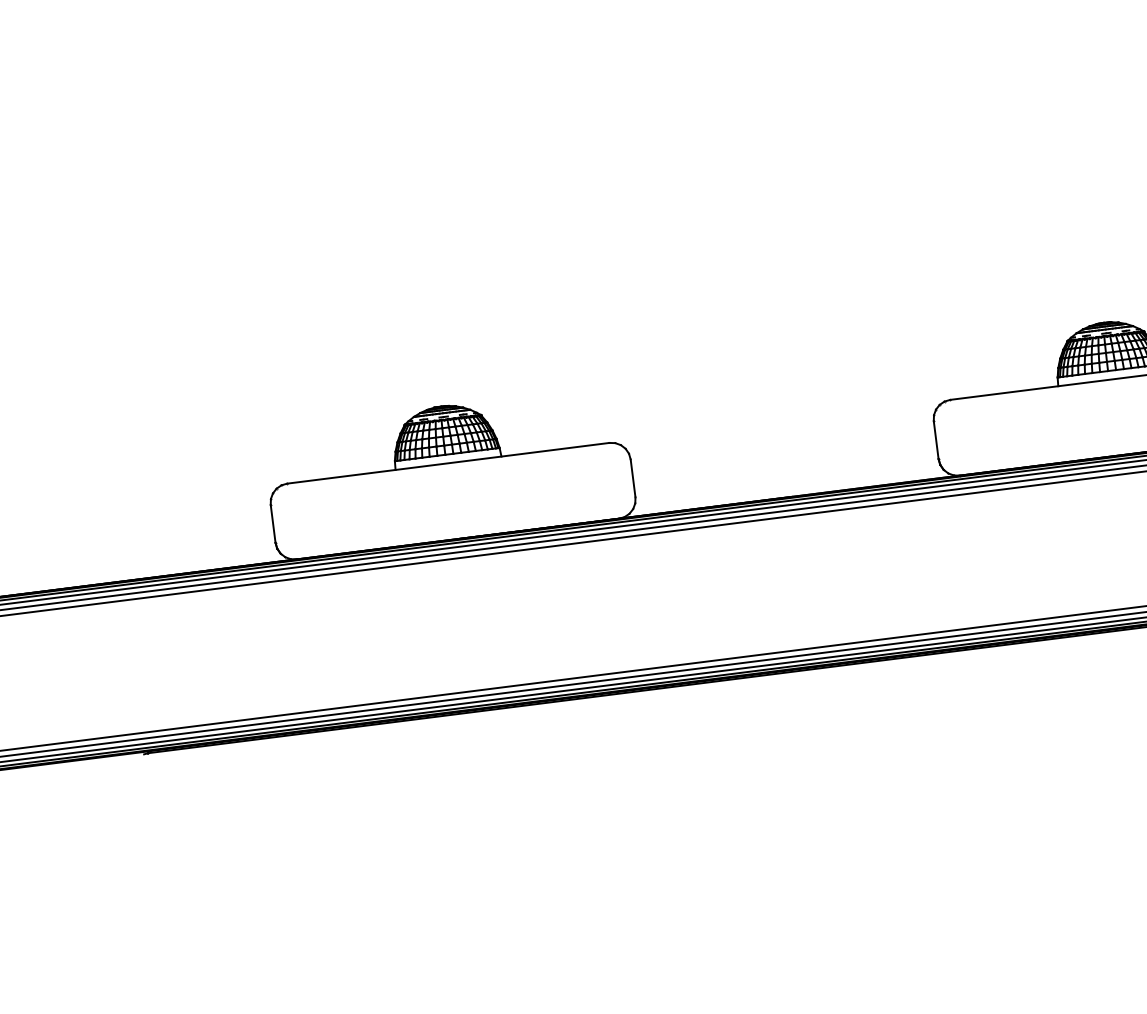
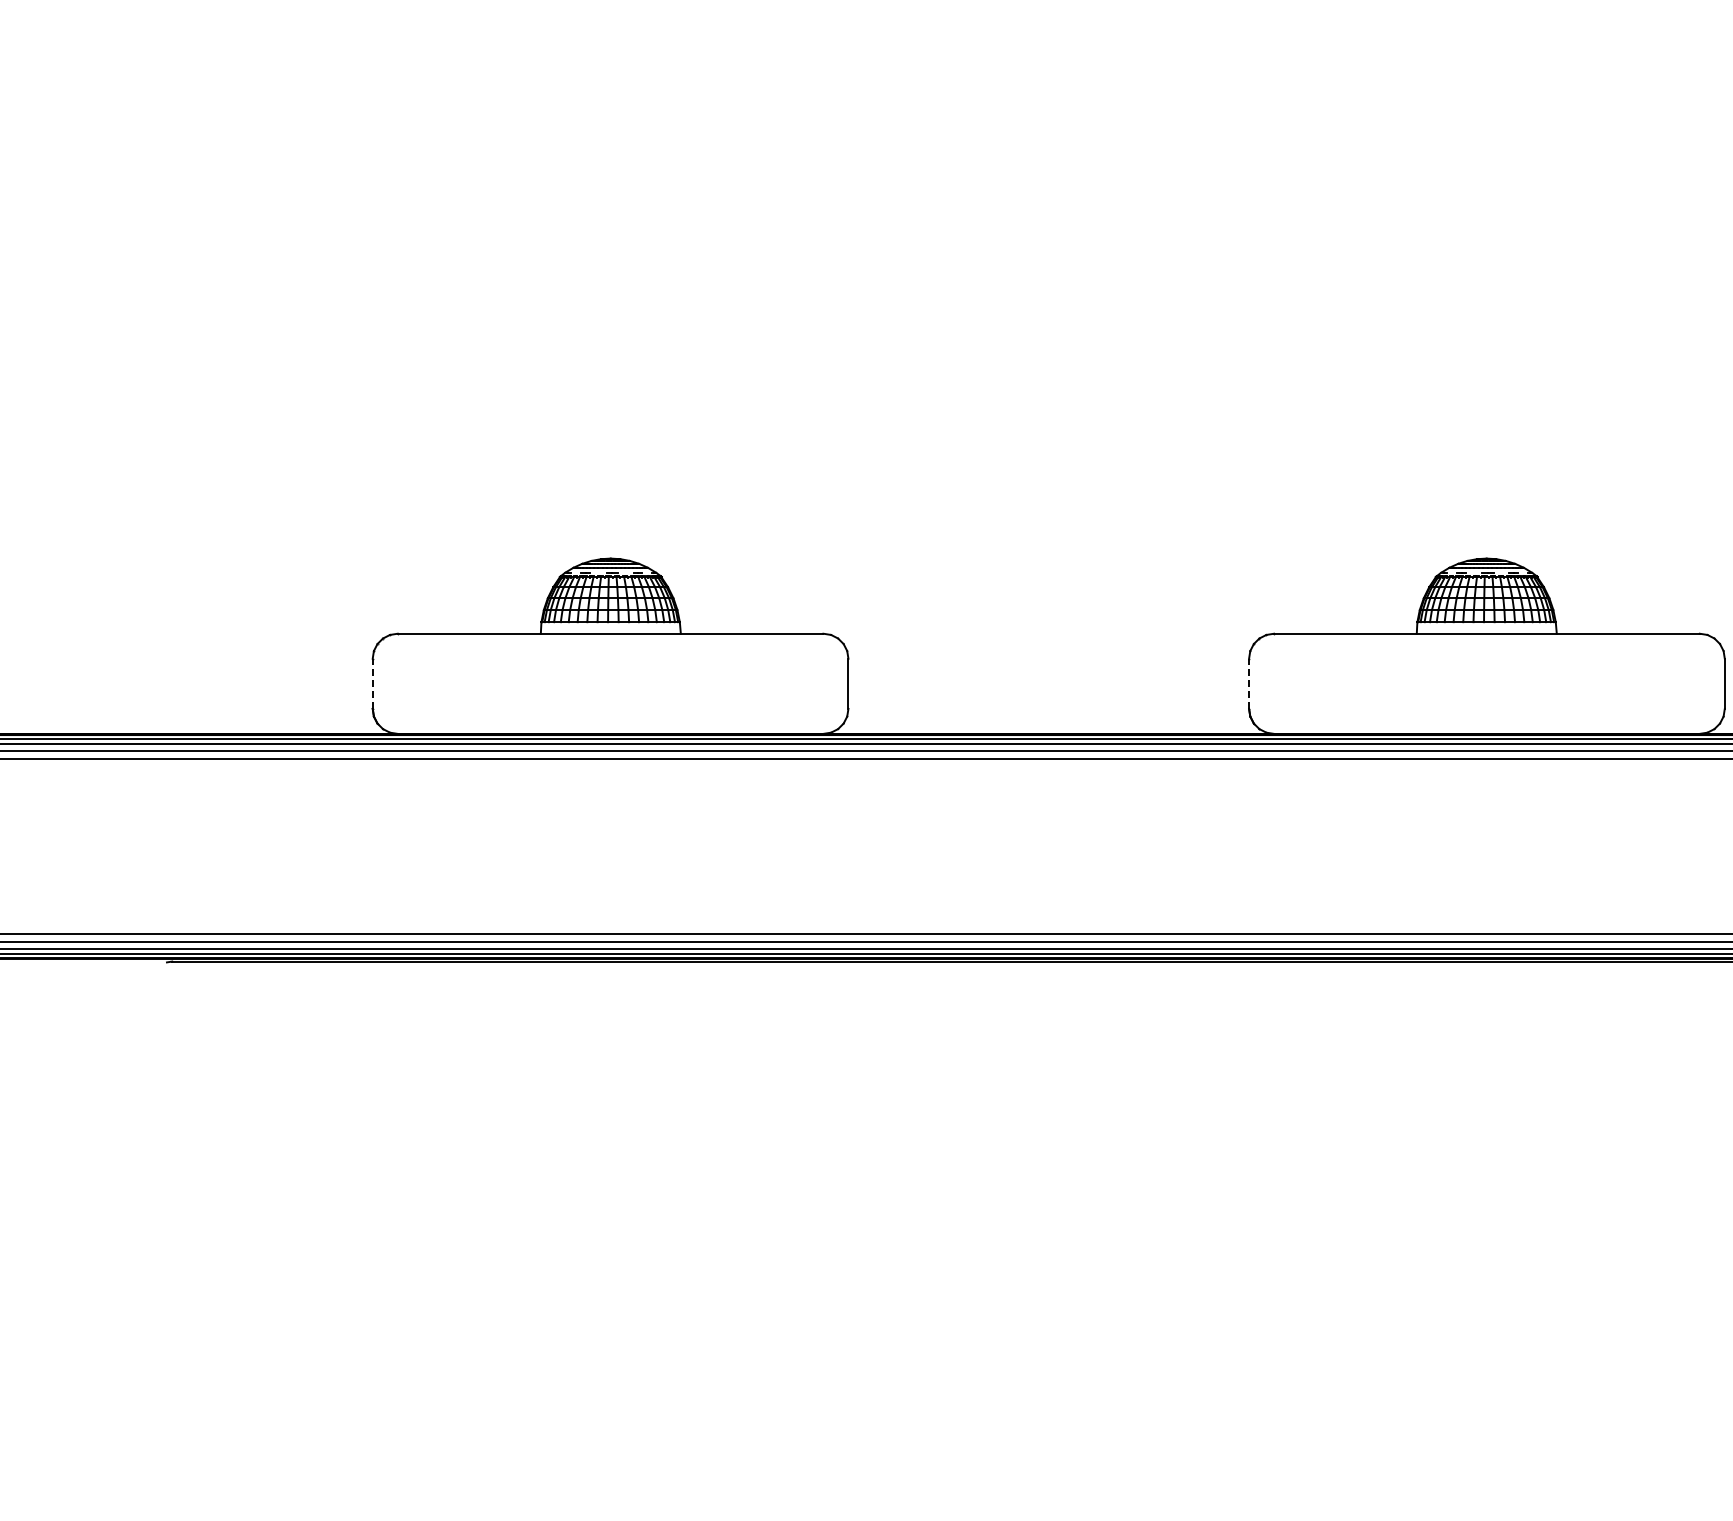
line: (936, 439) -> (1249, 683), solid -> dashed
line: (272, 523) -> (372, 683), solid -> dashed

